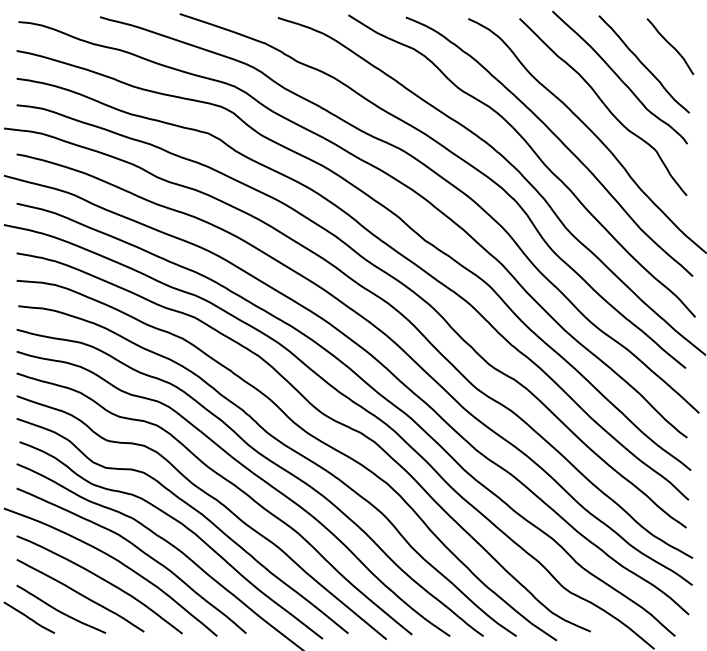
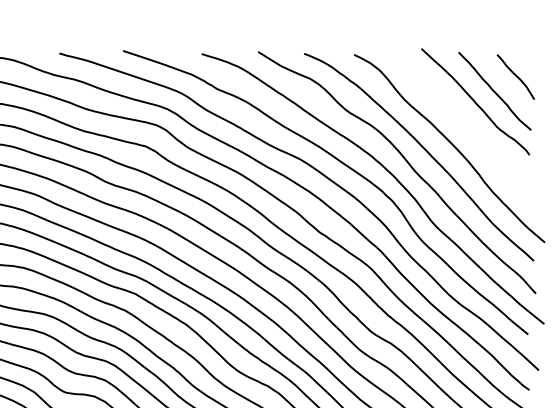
curve: (604, 106) -> (463, 124), removed

